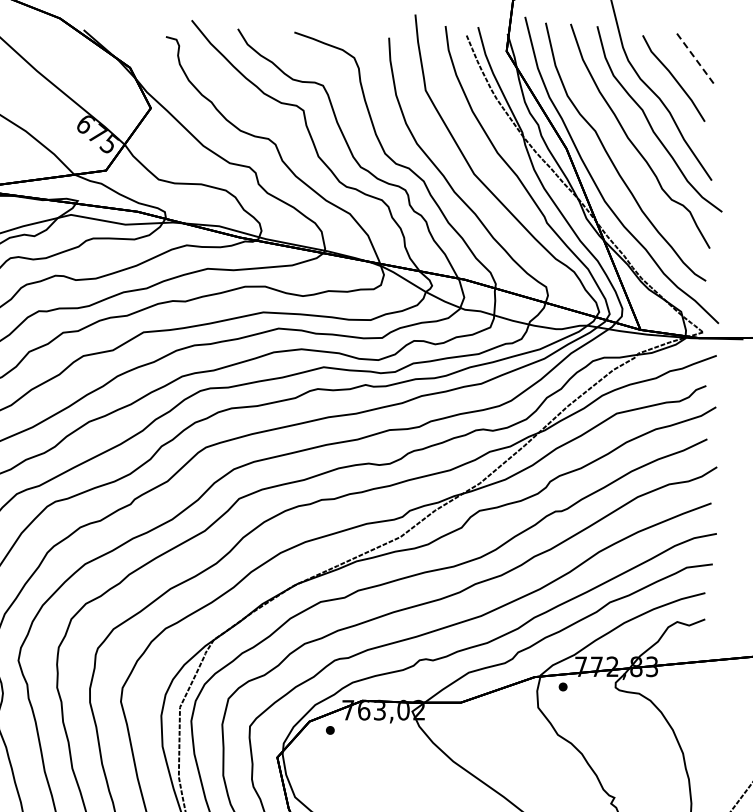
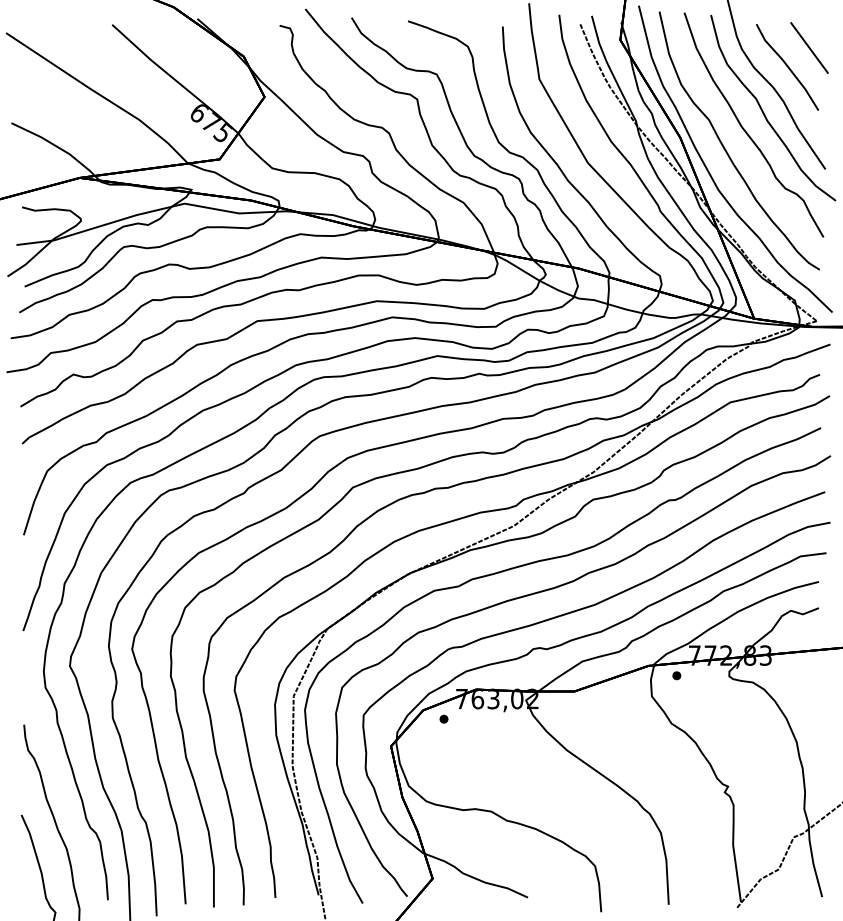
line: (695, 59) -> (809, 48), dashed -> solid

